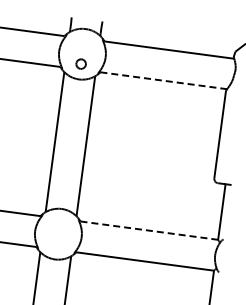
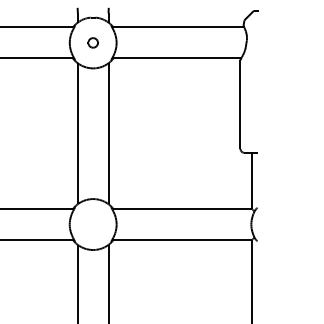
part: (80, 63) -> (92, 42), moved
line: (163, 80) -> (177, 58), dashed -> solid
line: (150, 230) -> (183, 208), dashed -> solid

